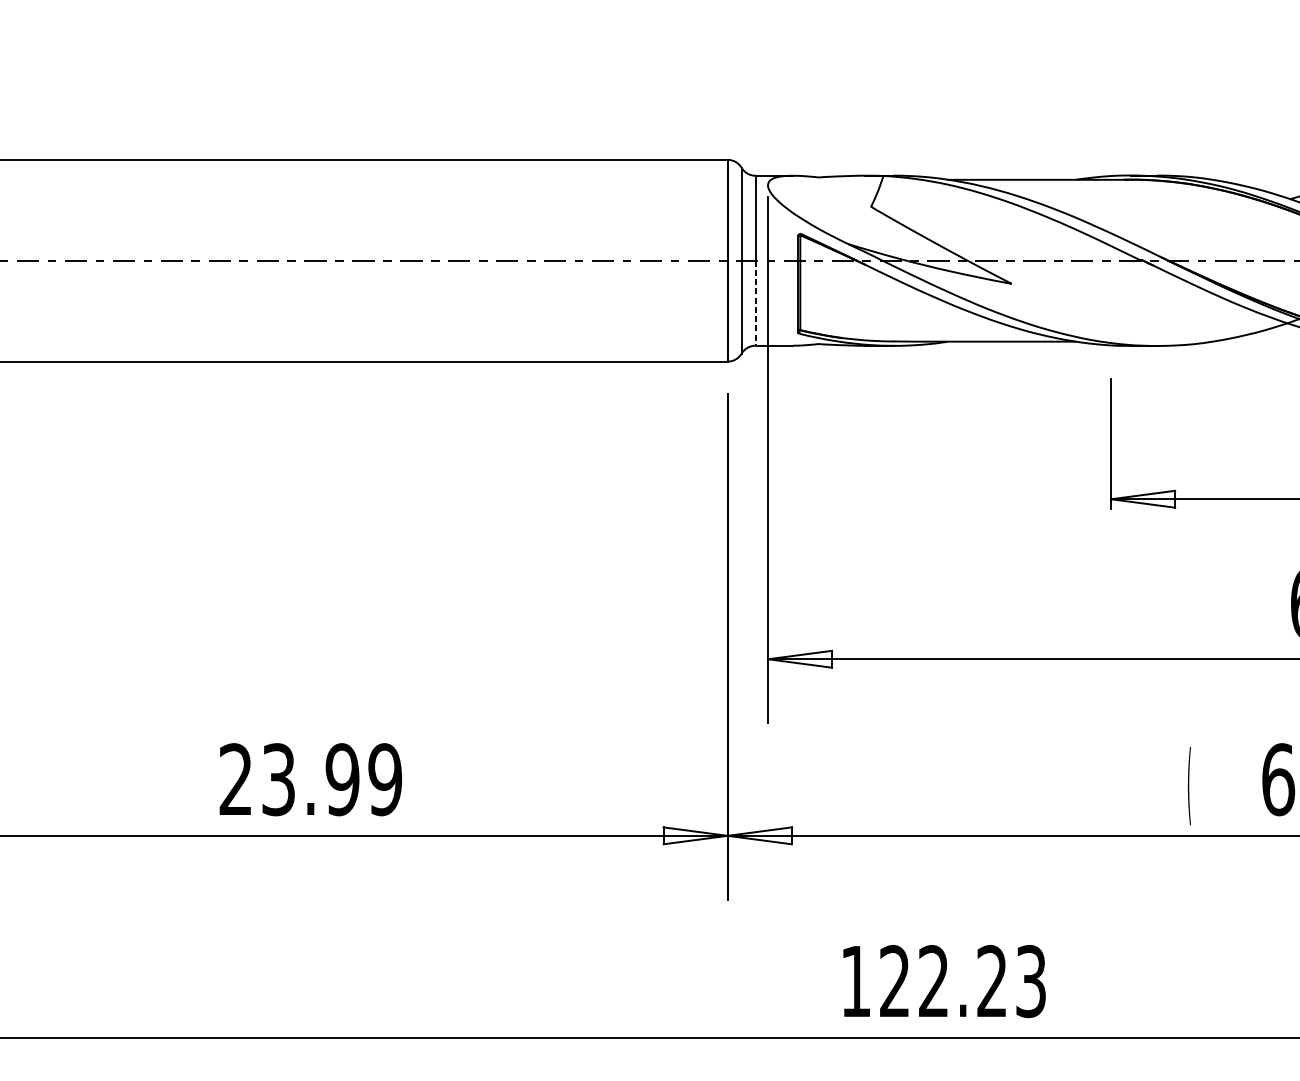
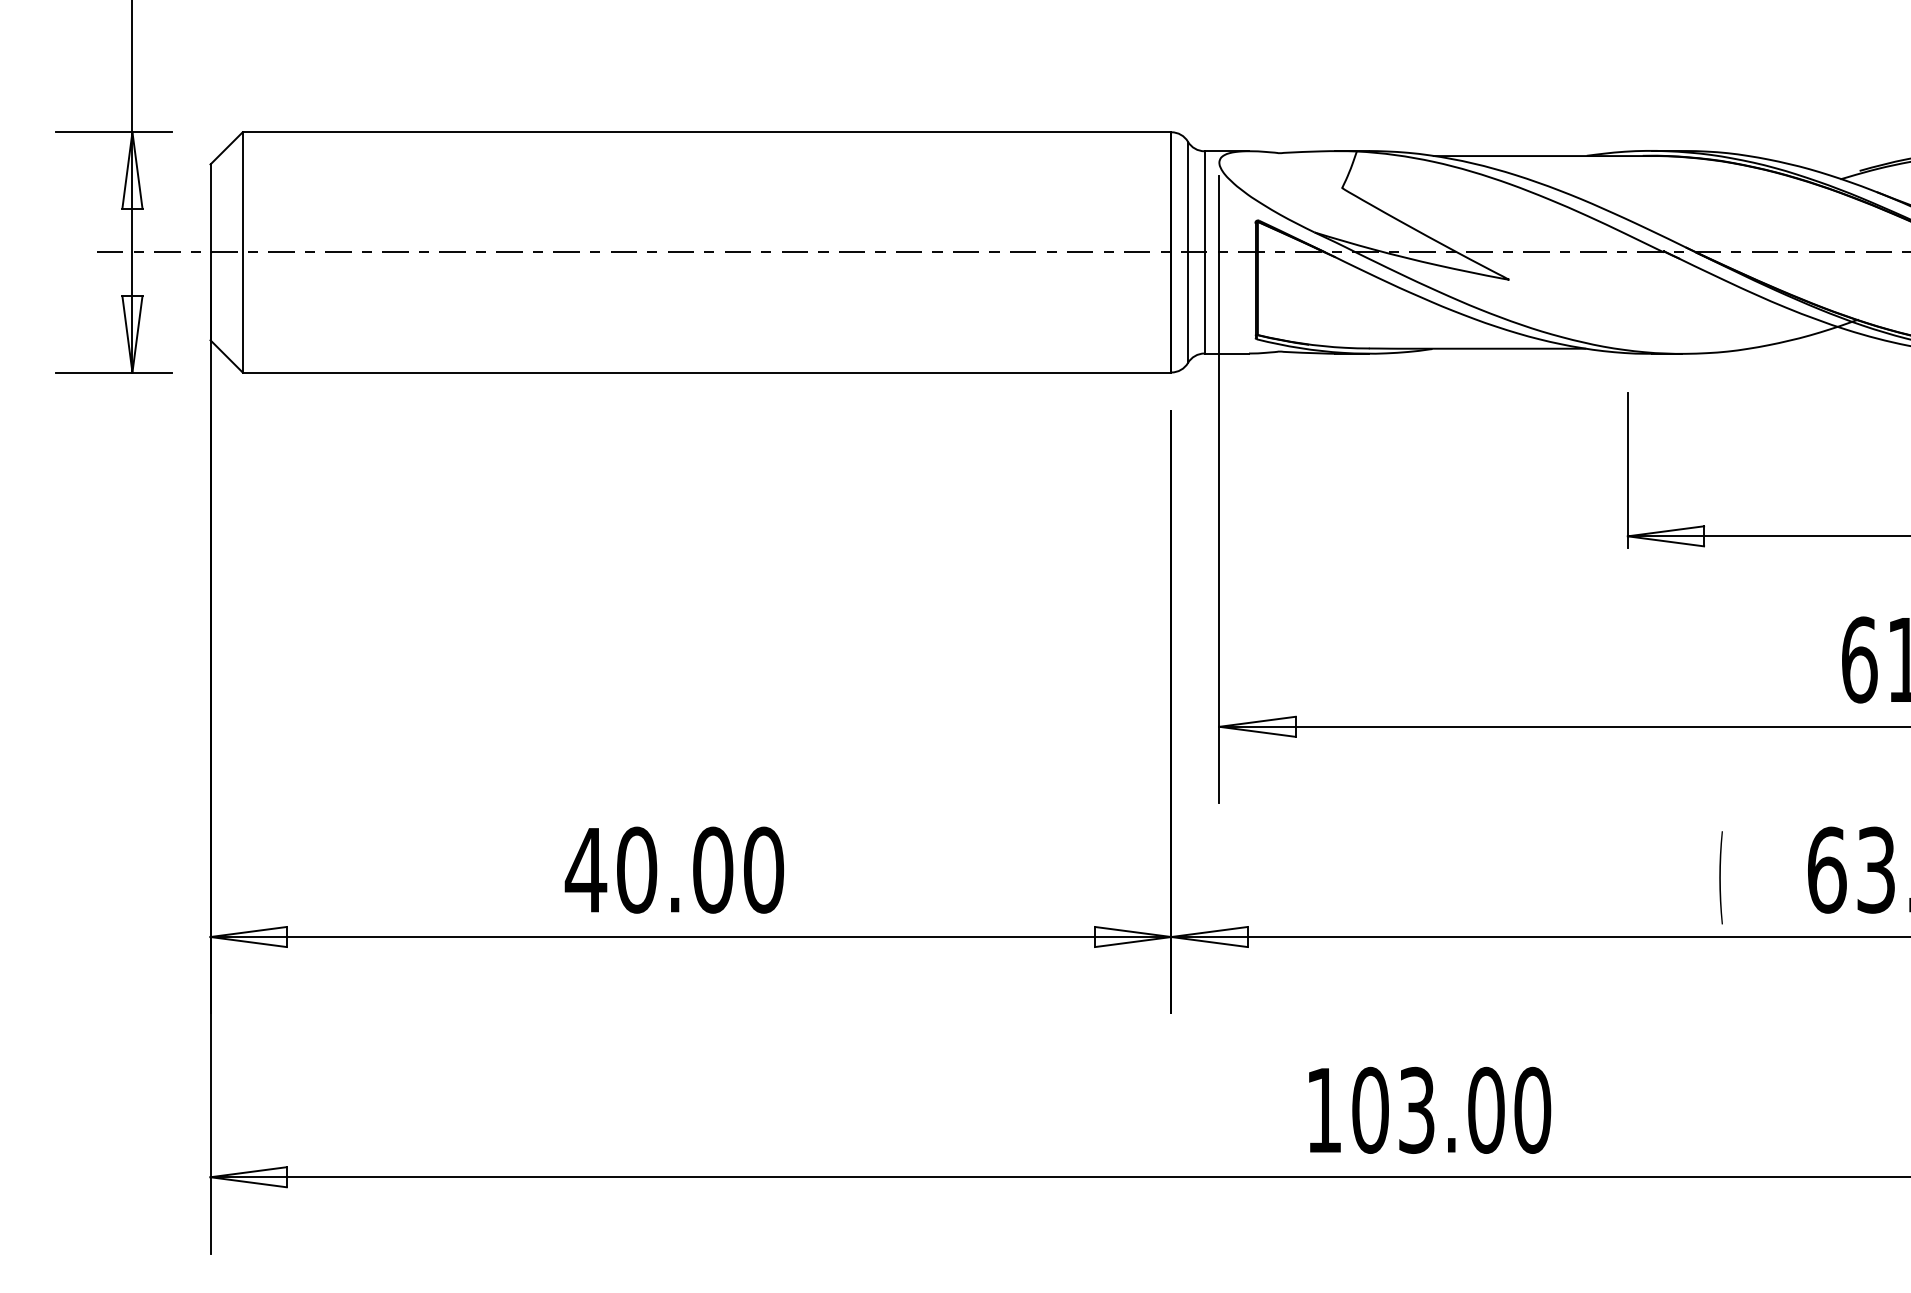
line: (755, 302) -> (1204, 302), dashed -> solid
text: (310, 779) -> (674, 869), 23.99 -> 40.00
text: (962, 980) -> (1451, 1109), 122.23 -> 103.00

